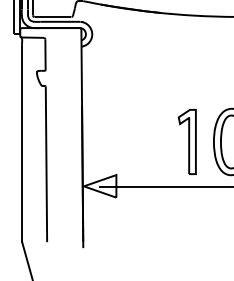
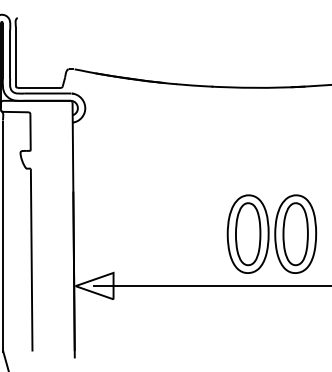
part: (187, 141) -> (196, 233), removed

